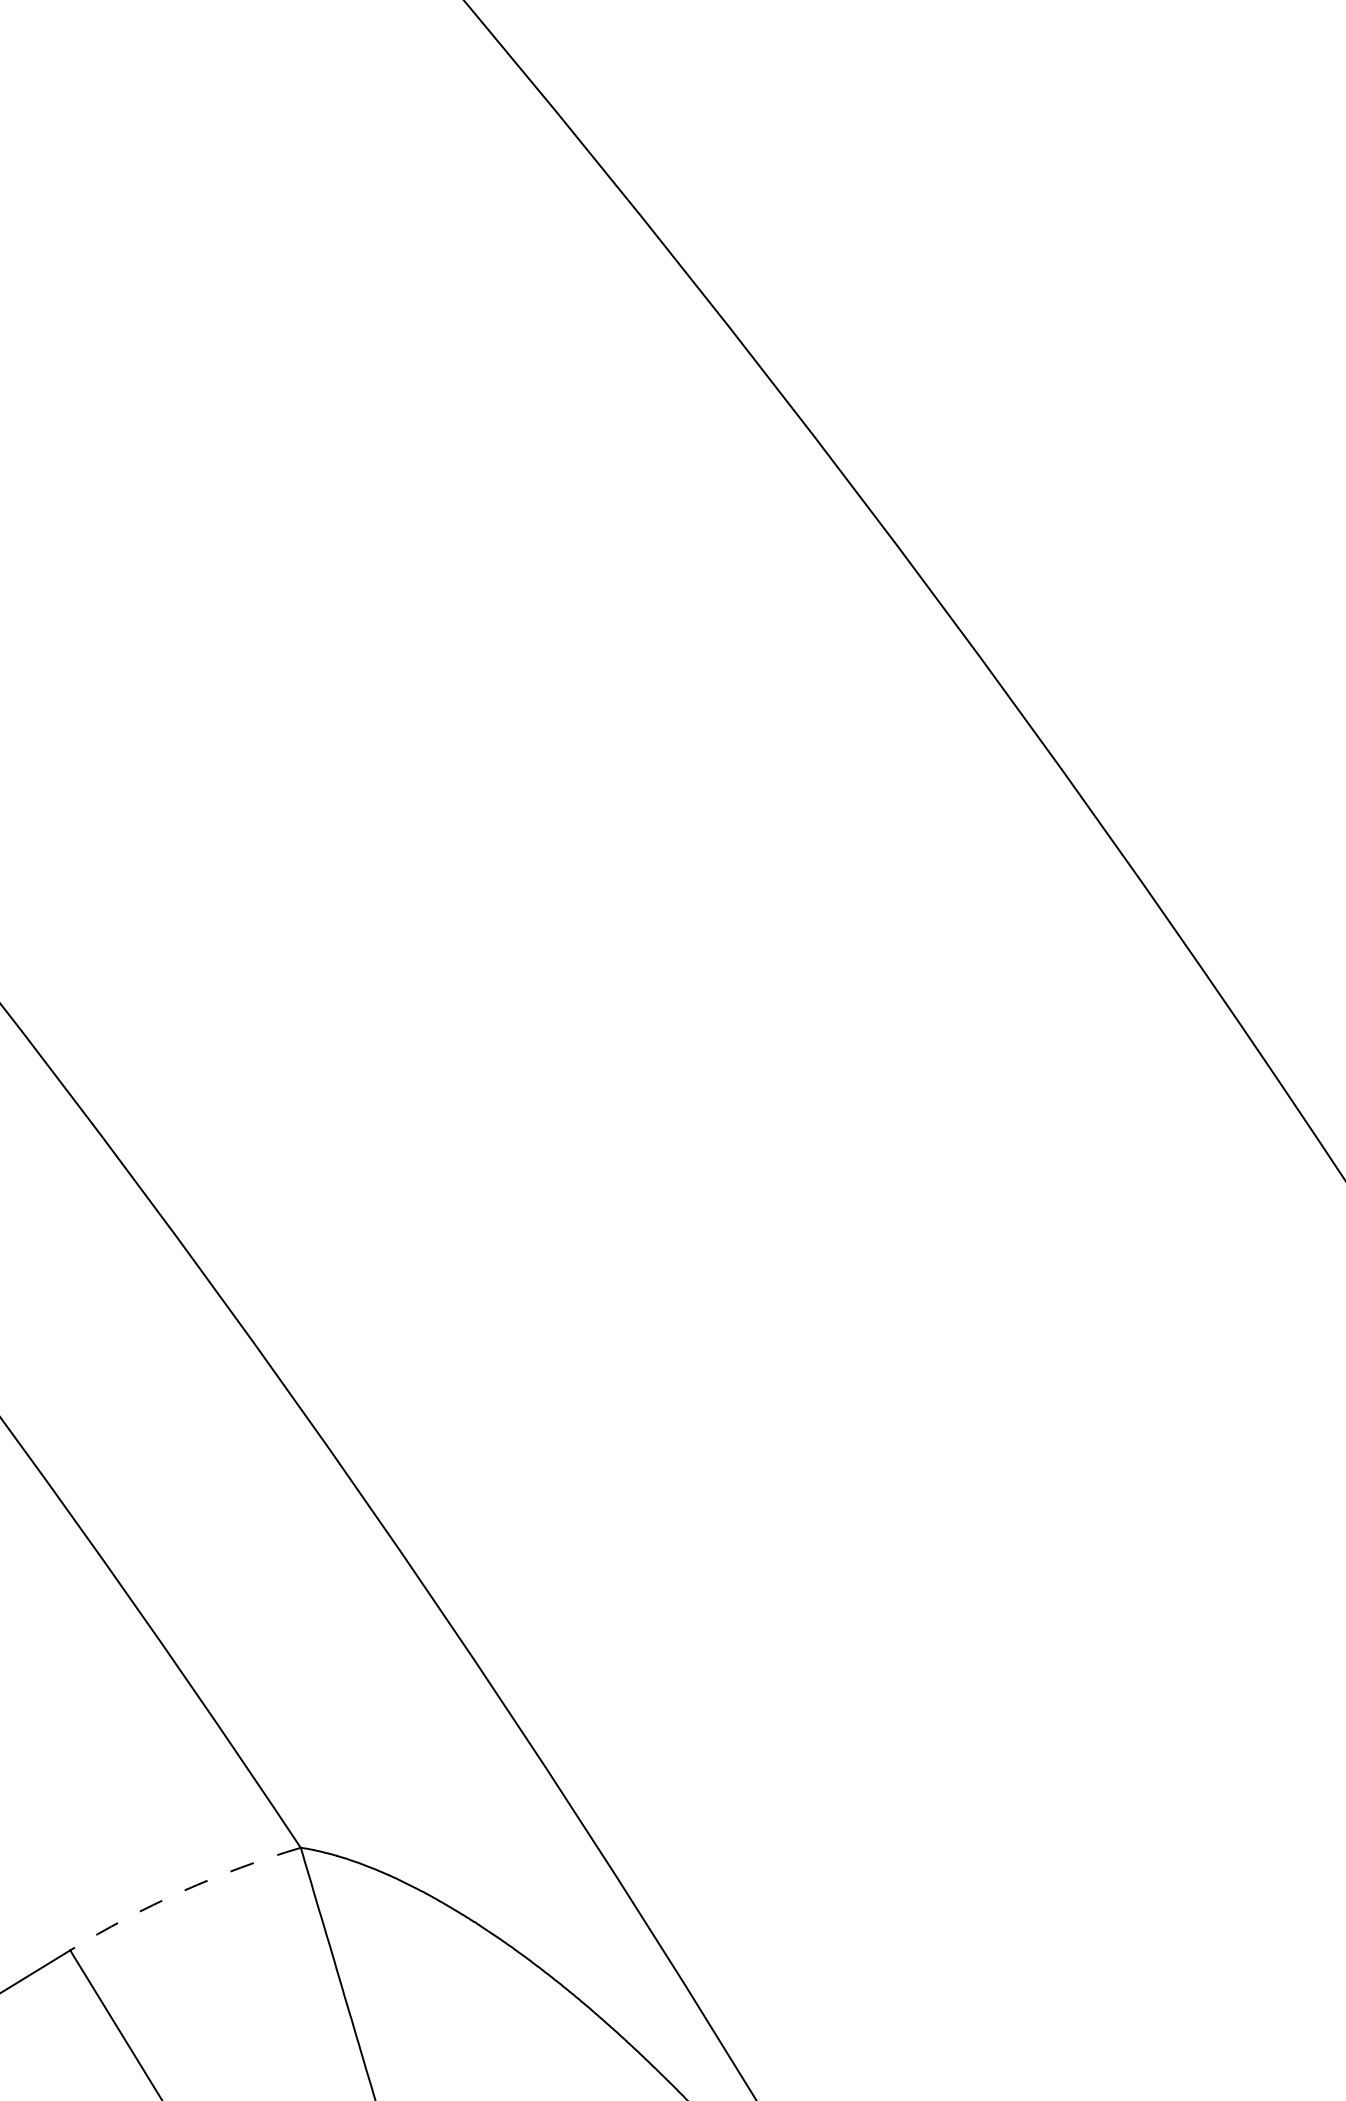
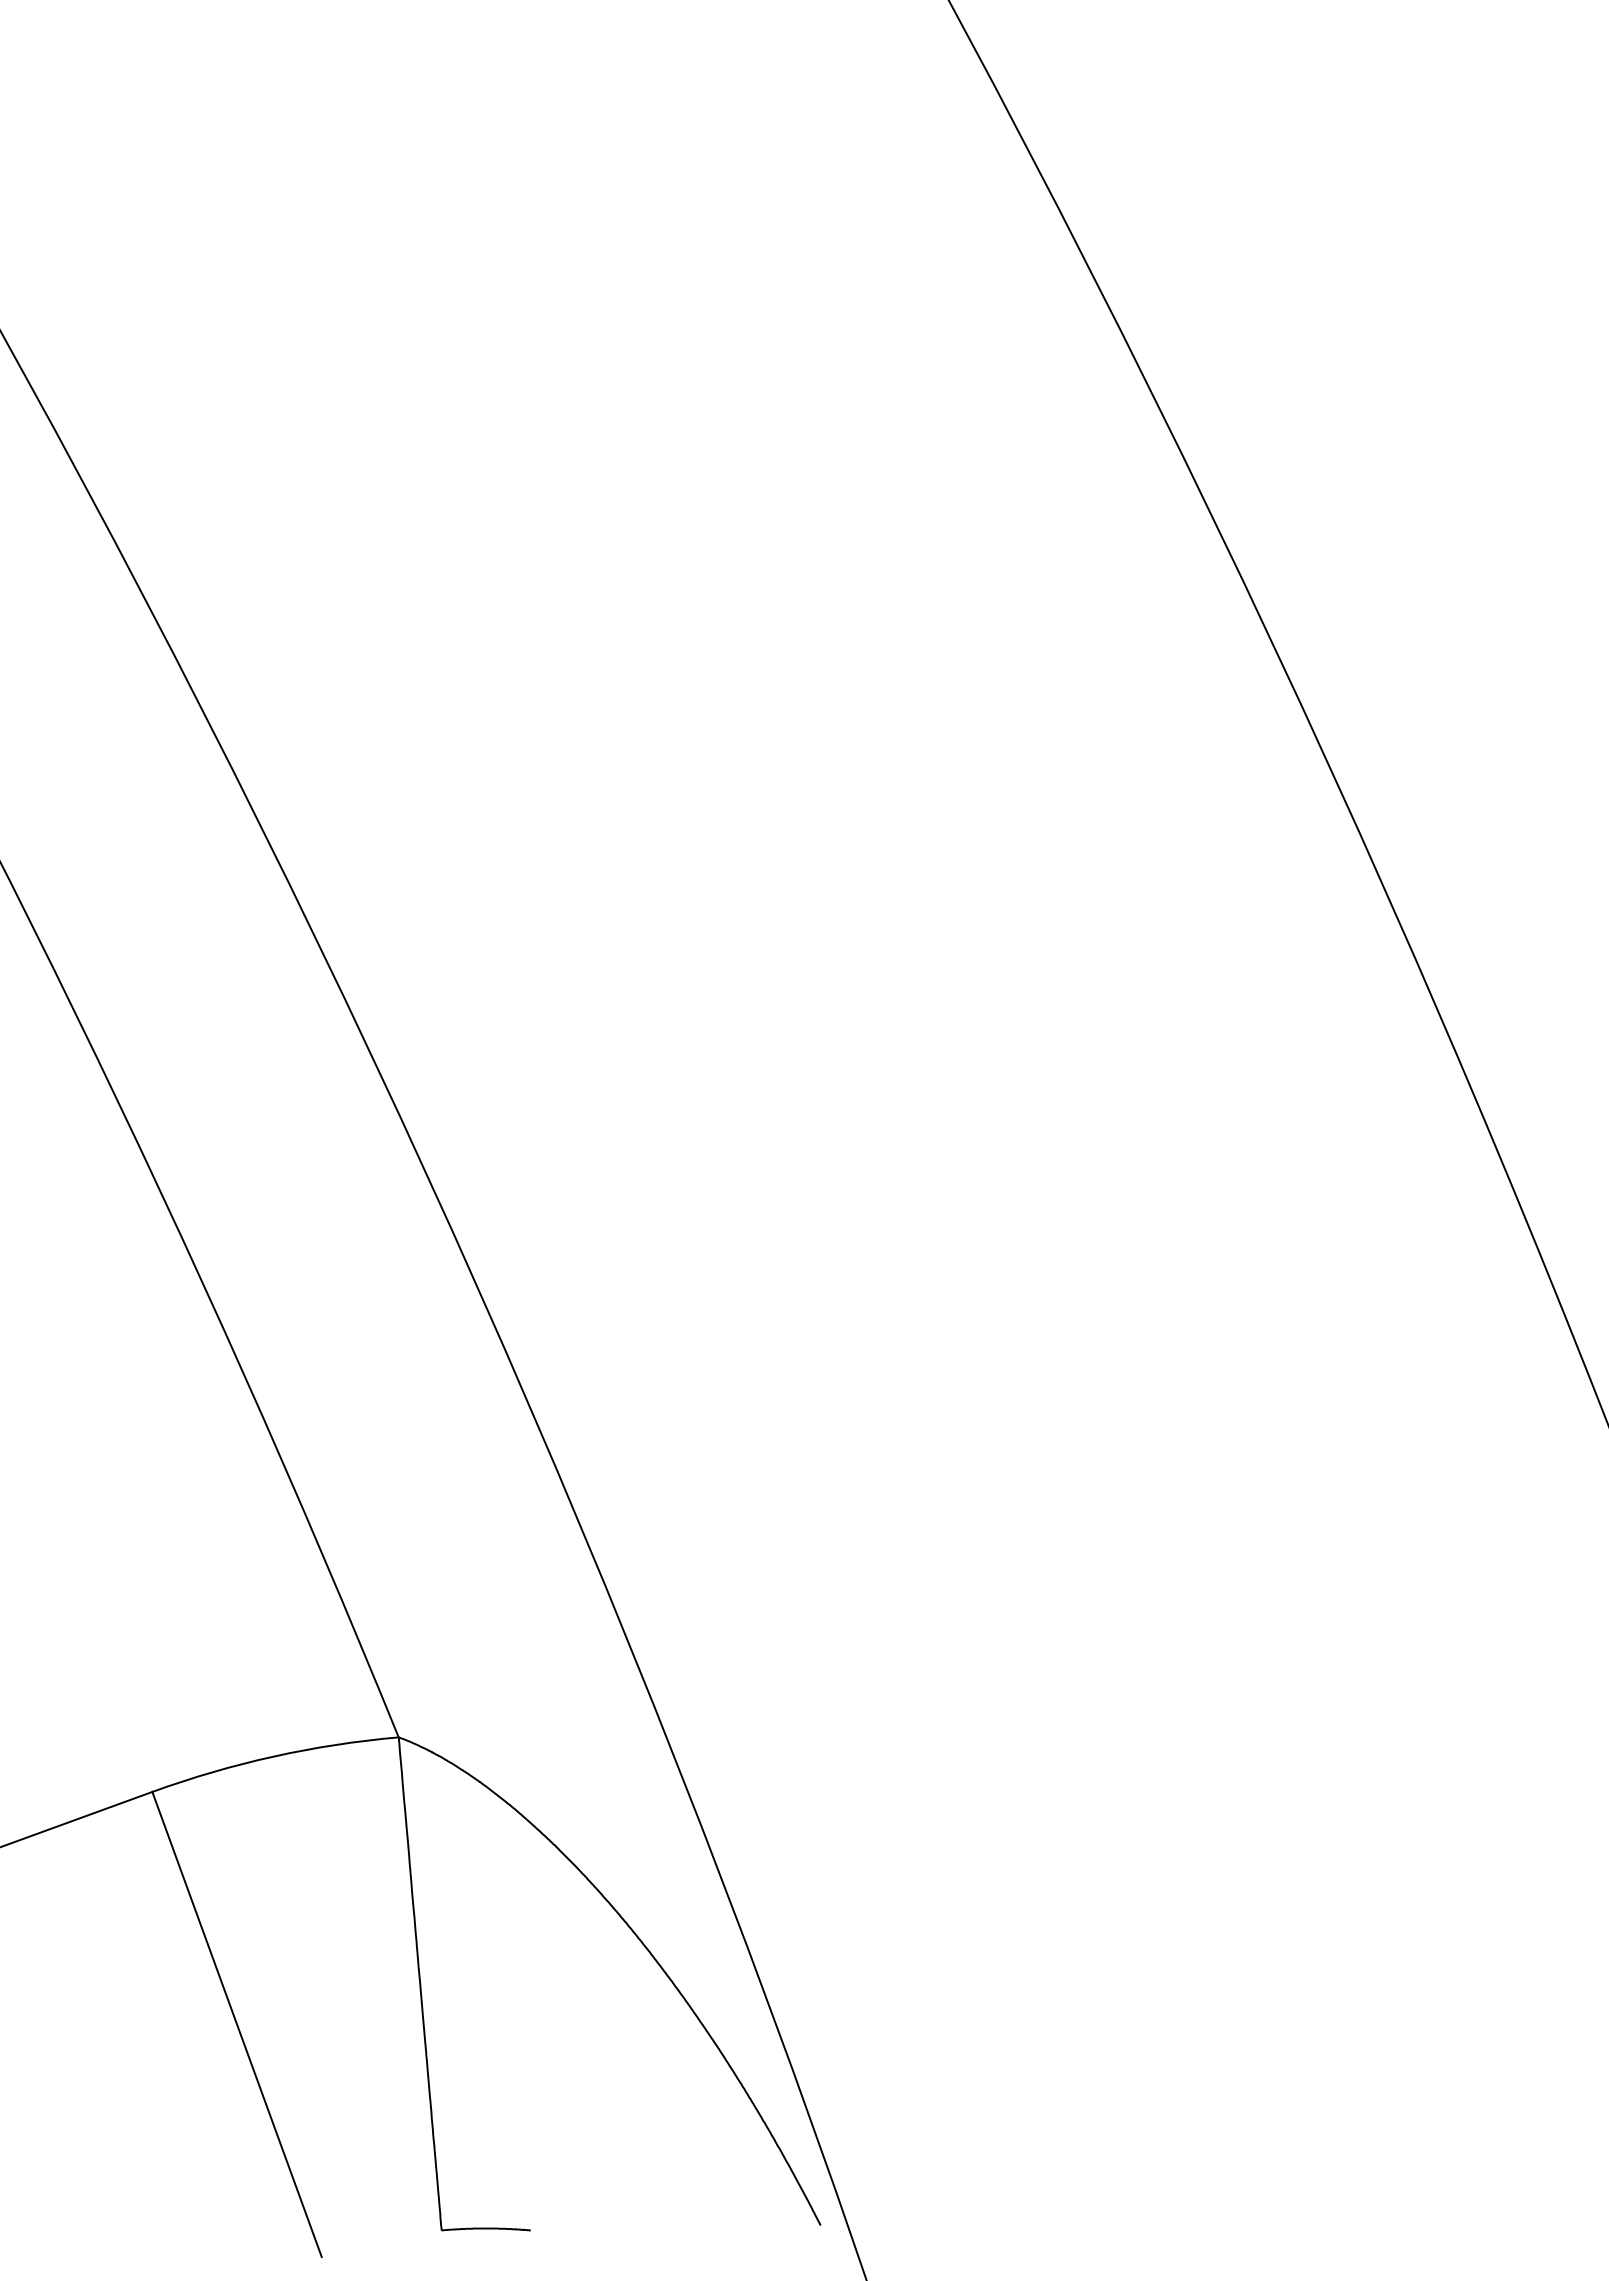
arc: (181, 1891) -> (273, 1756), dashed -> solid

